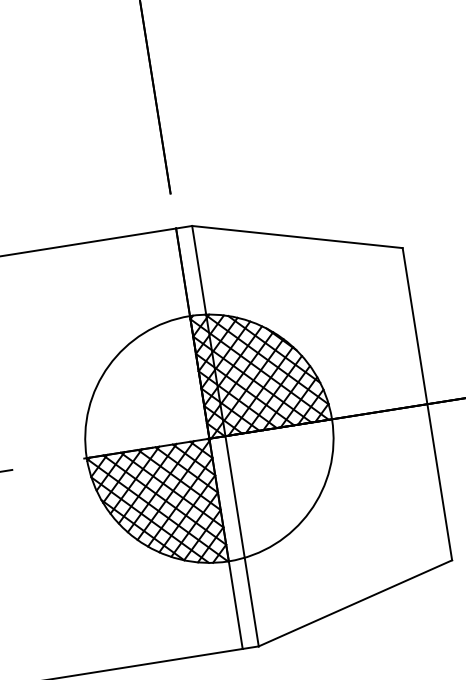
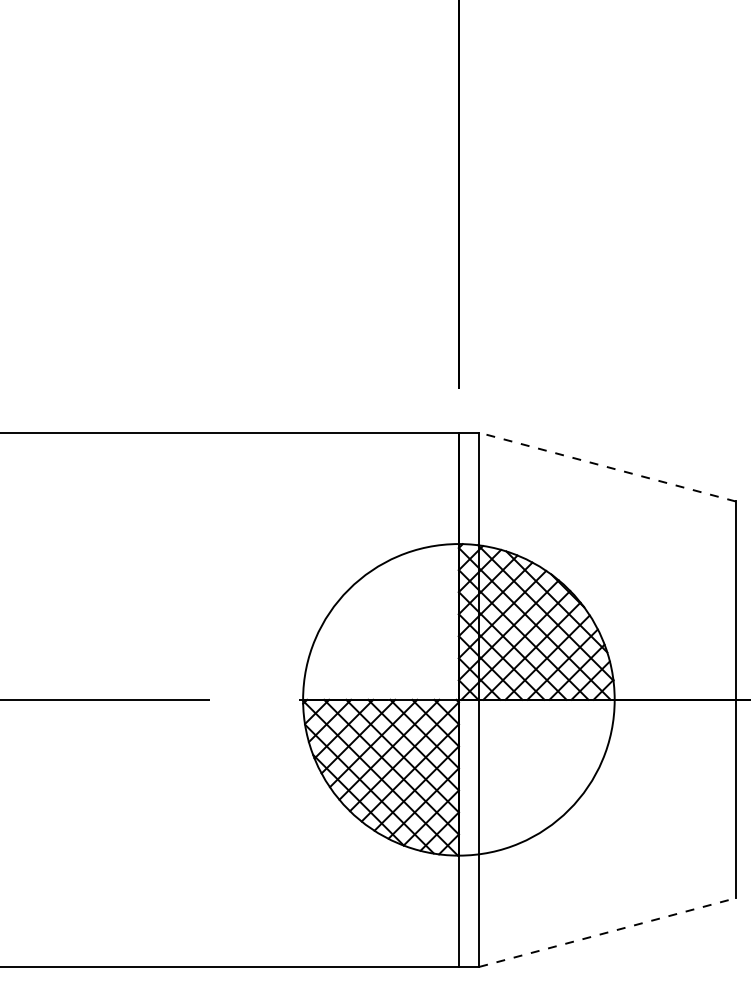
line: (297, 237) -> (607, 467), solid -> dashed
line: (355, 603) -> (607, 932), solid -> dashed

